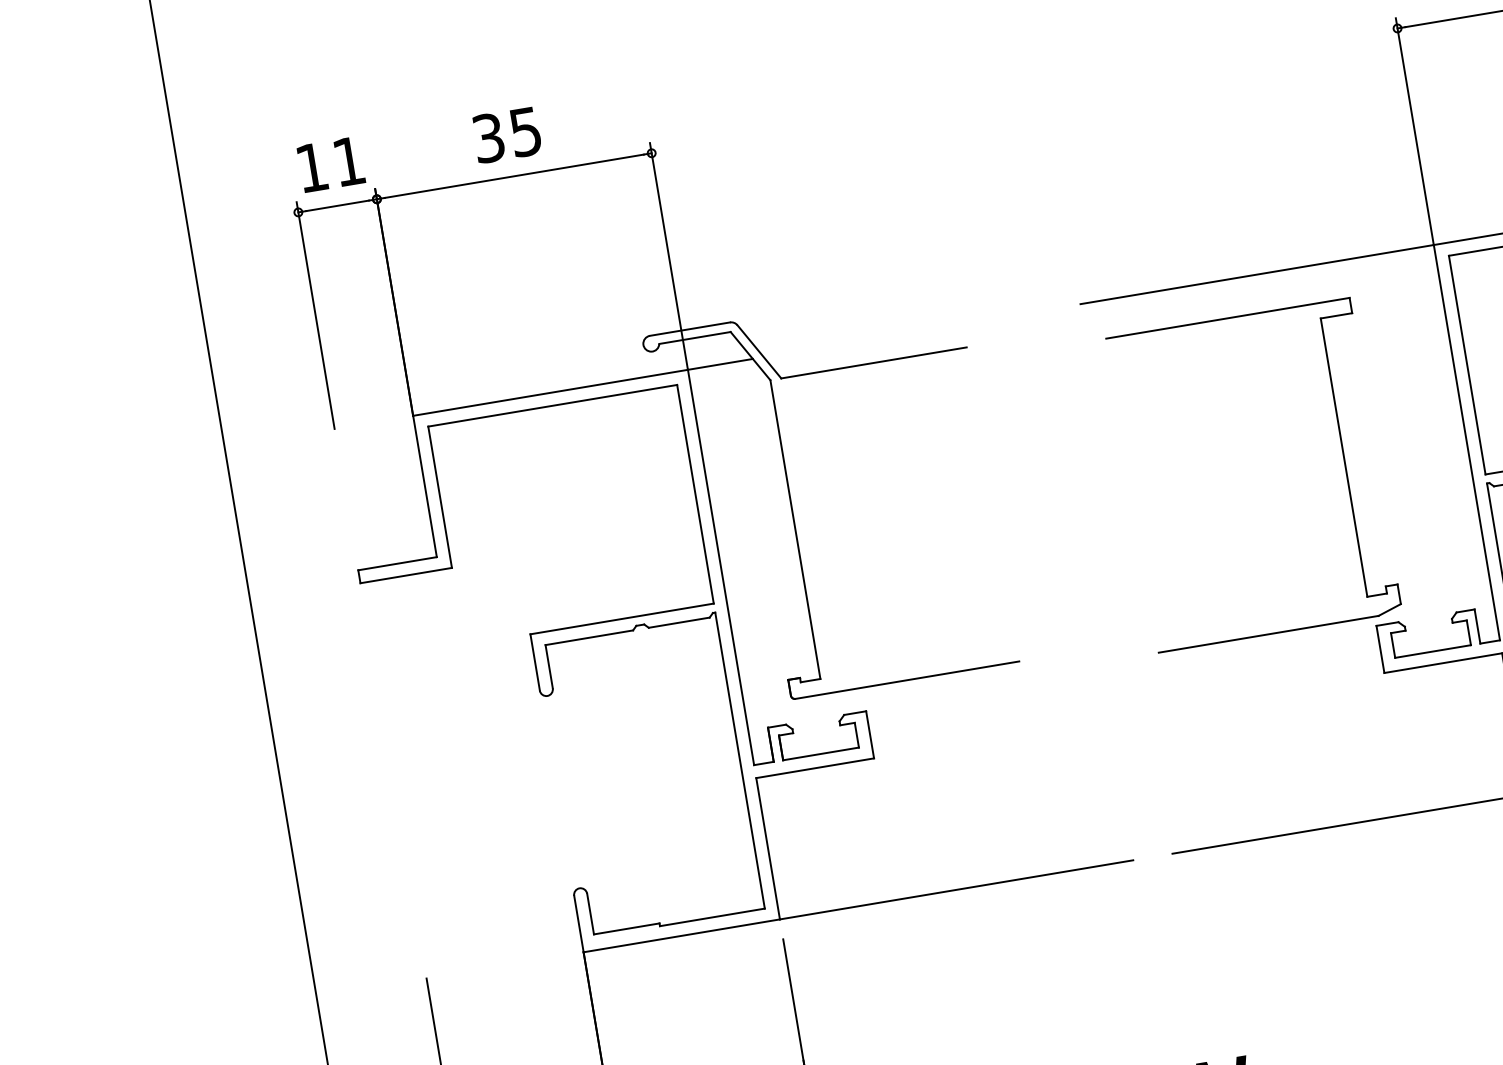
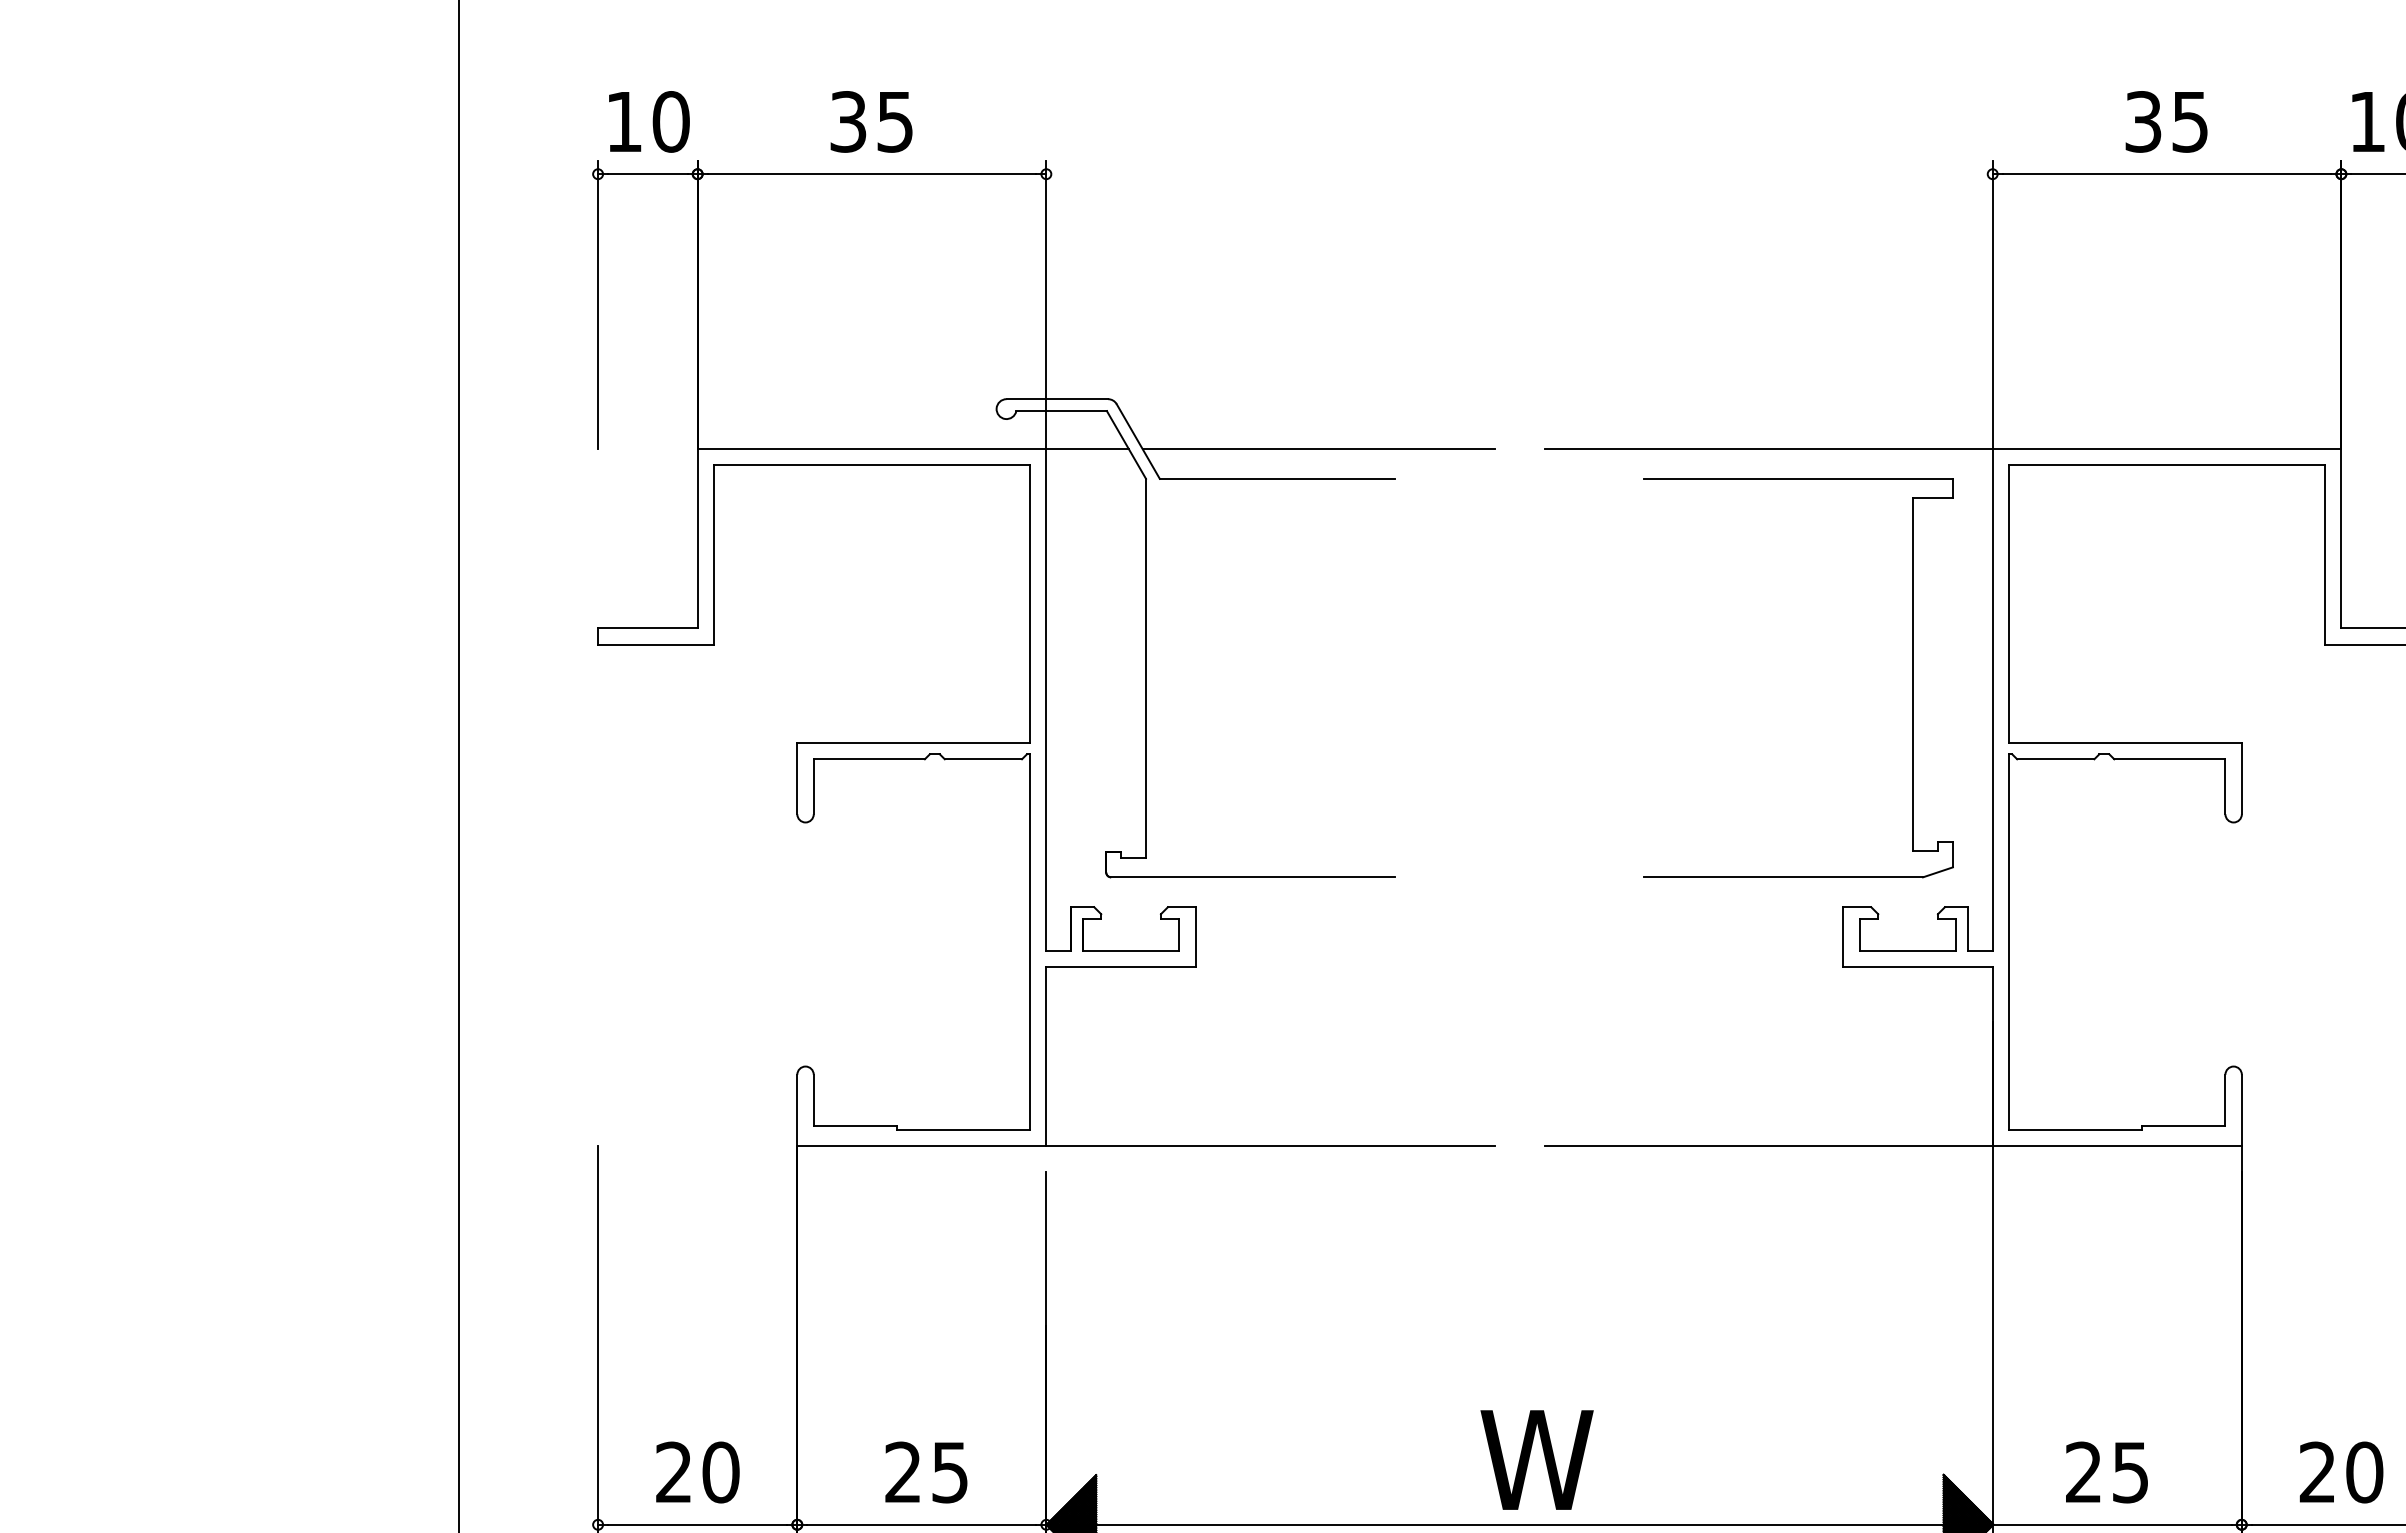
text: (348, 161) -> (670, 121), 11 -> 10
line: (902, 333) -> (1318, 448), added
part: (1344, 460) -> (1912, 678), moved

